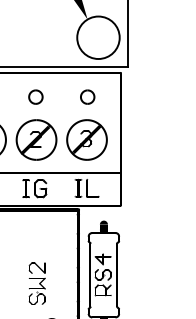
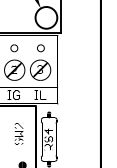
part: (36, 282) -> (18, 133), moved

